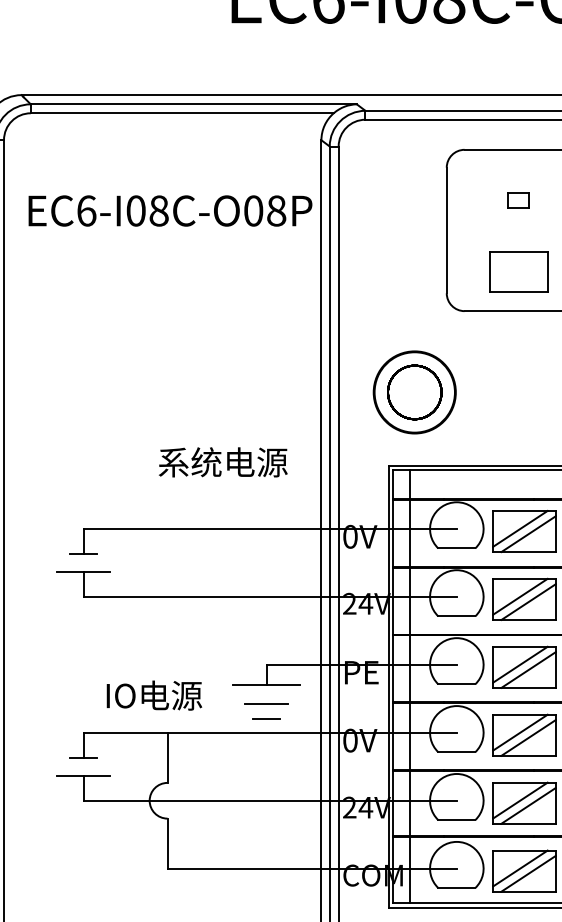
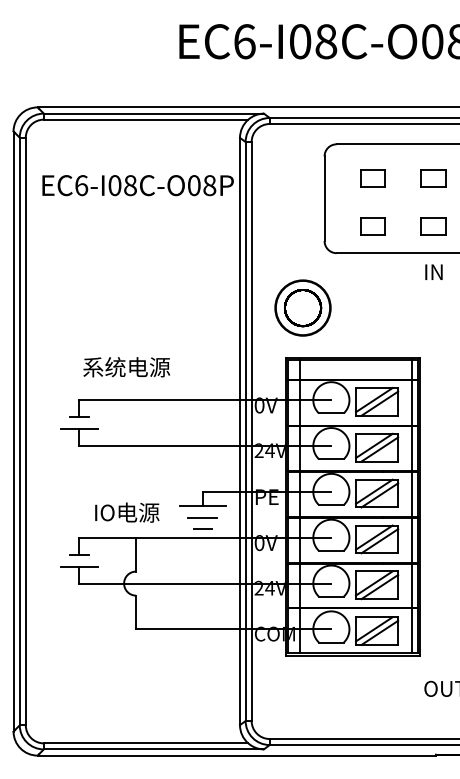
part: (517, 200) -> (372, 178), size x1.67
part: (517, 271) -> (372, 226), size x0.62
text: (222, 462) -> (126, 367), moved

